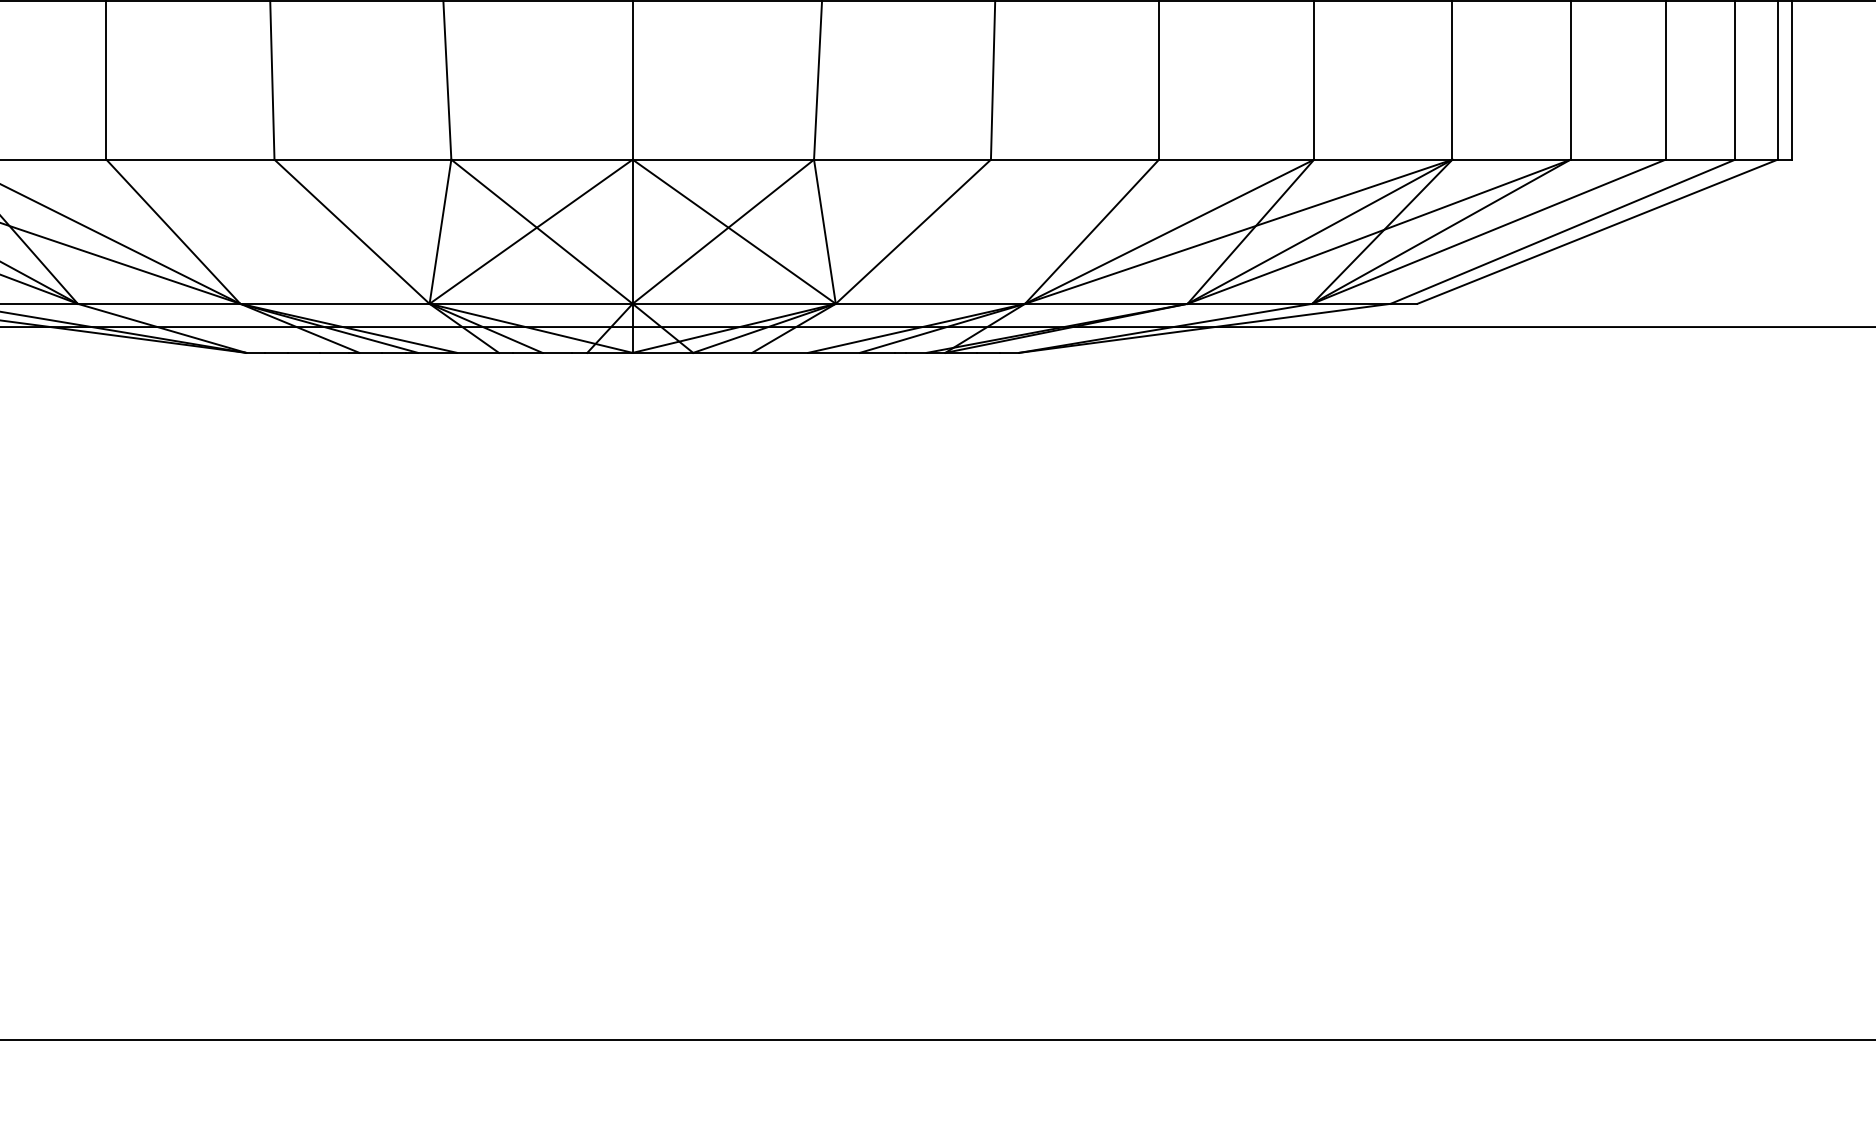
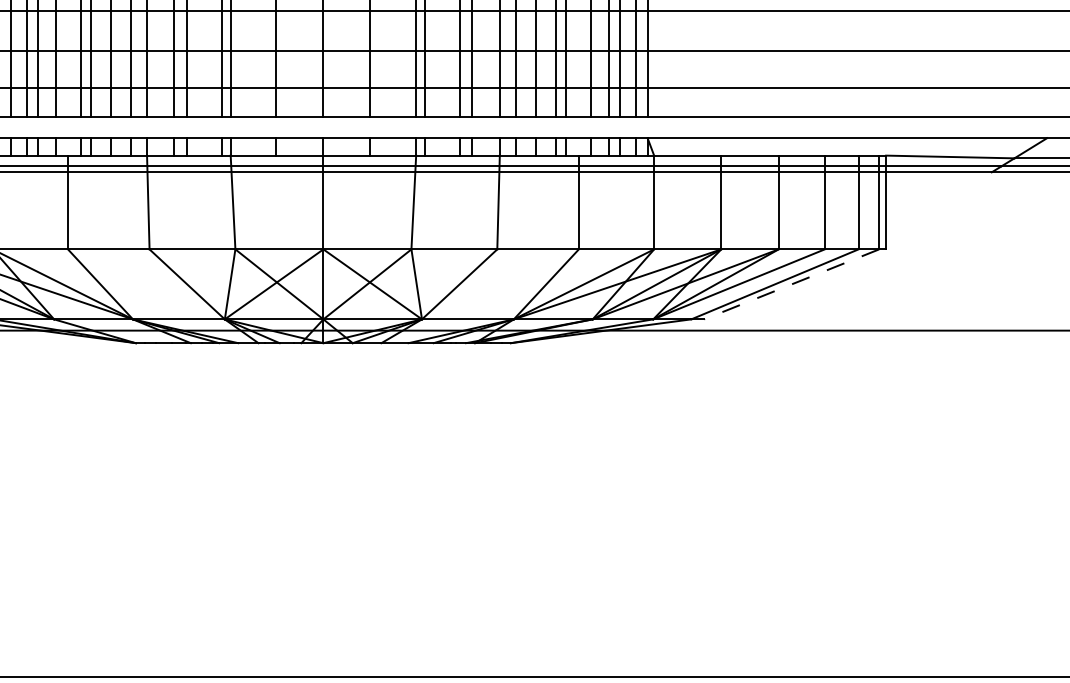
line: (1597, 231) -> (791, 284), solid -> dashed

